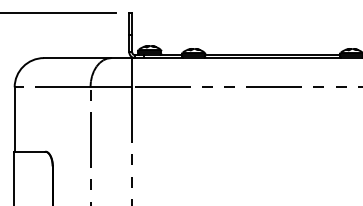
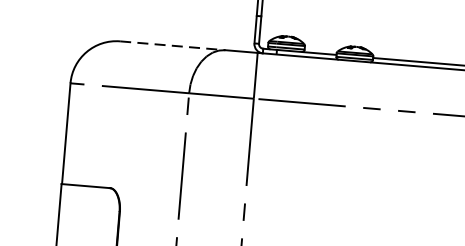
line: (77, 58) -> (172, 46), solid -> dashed

